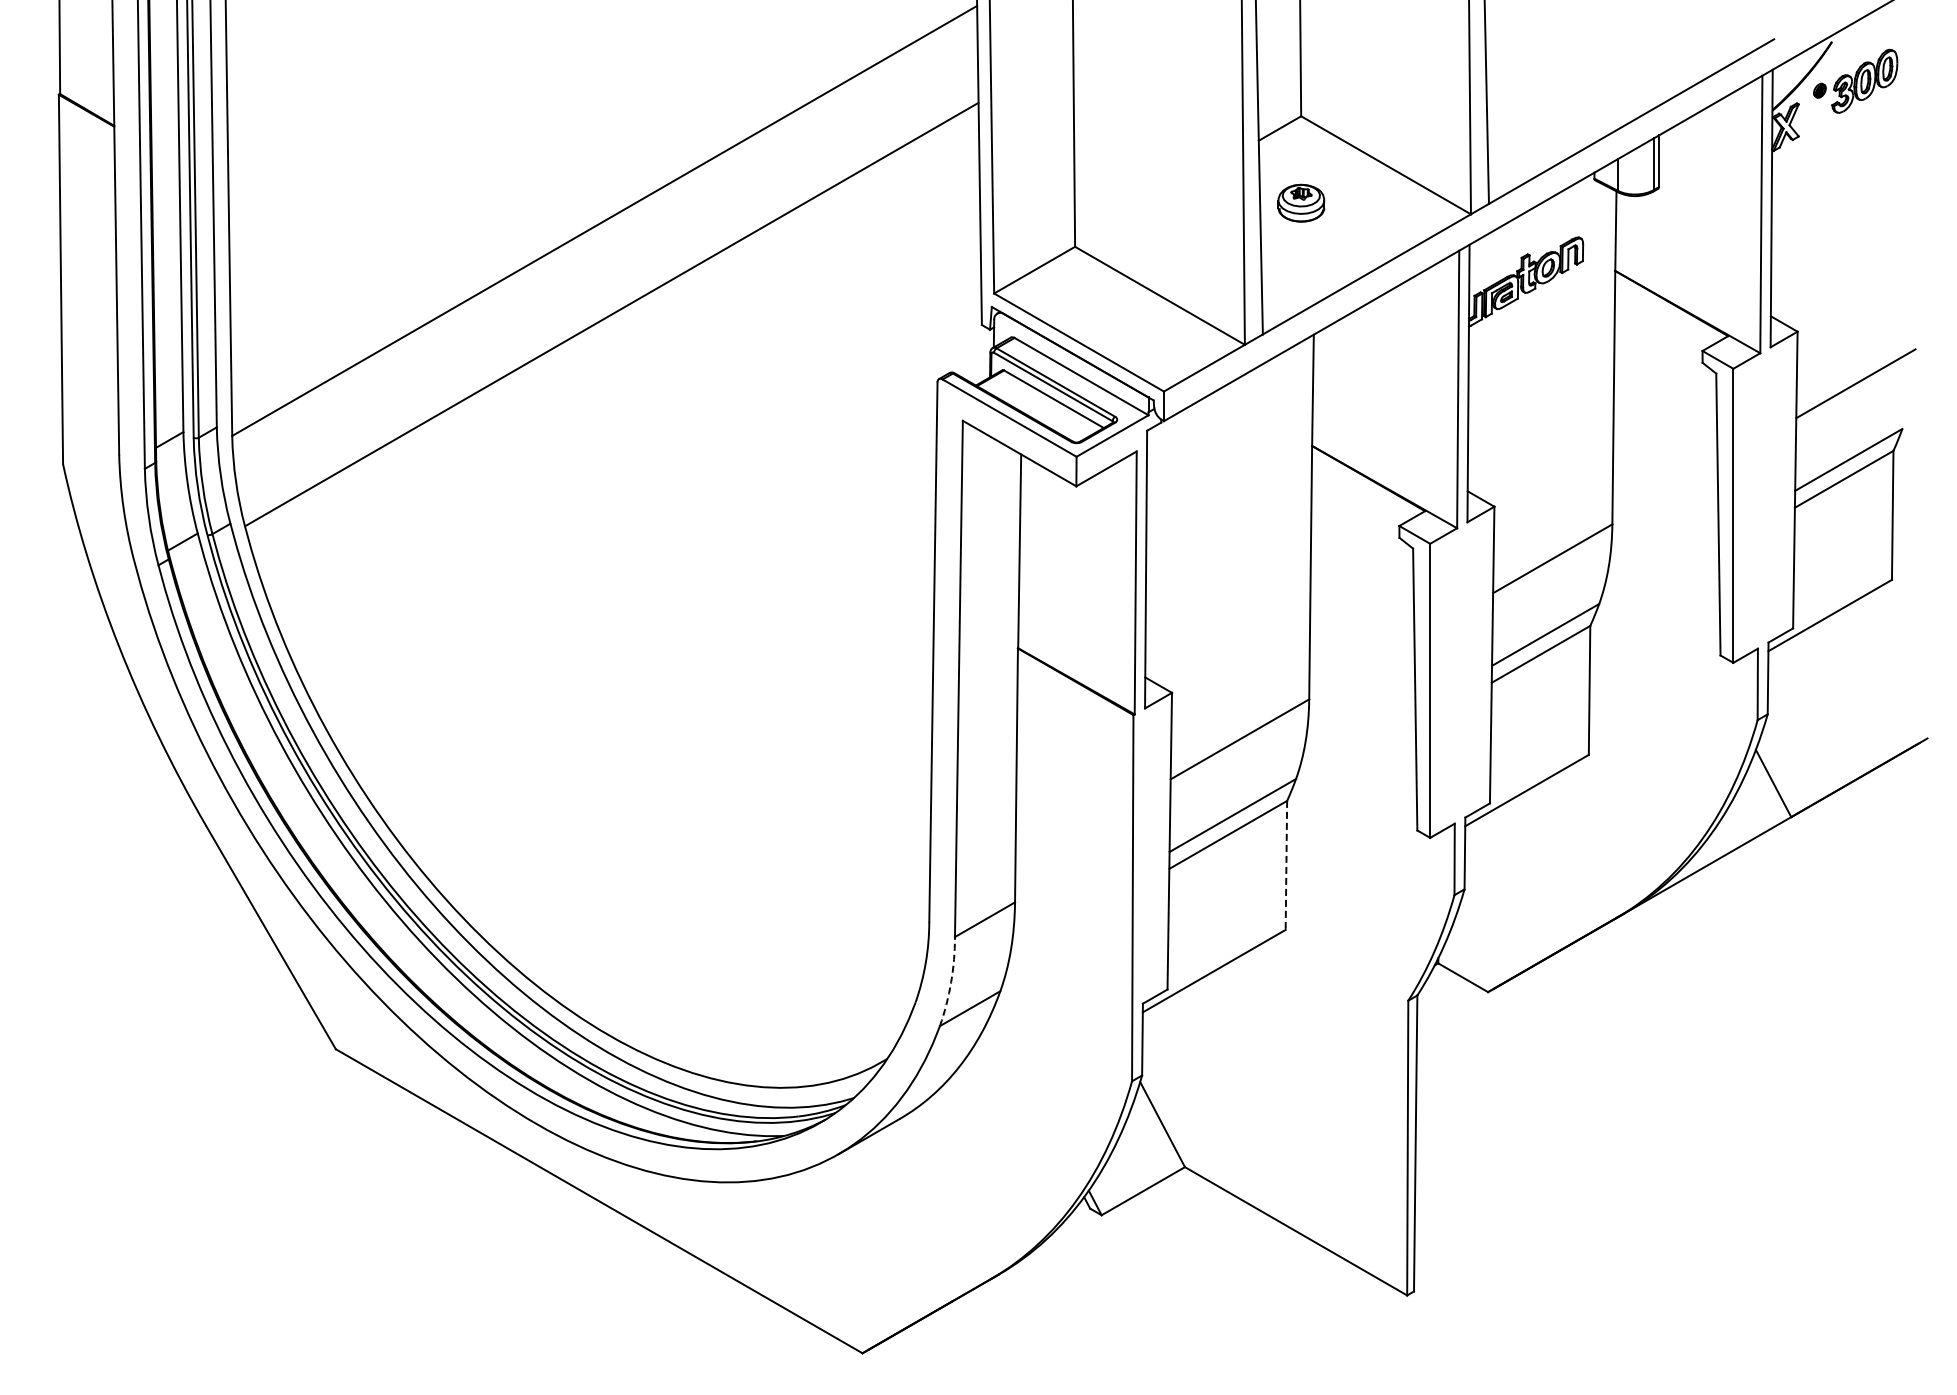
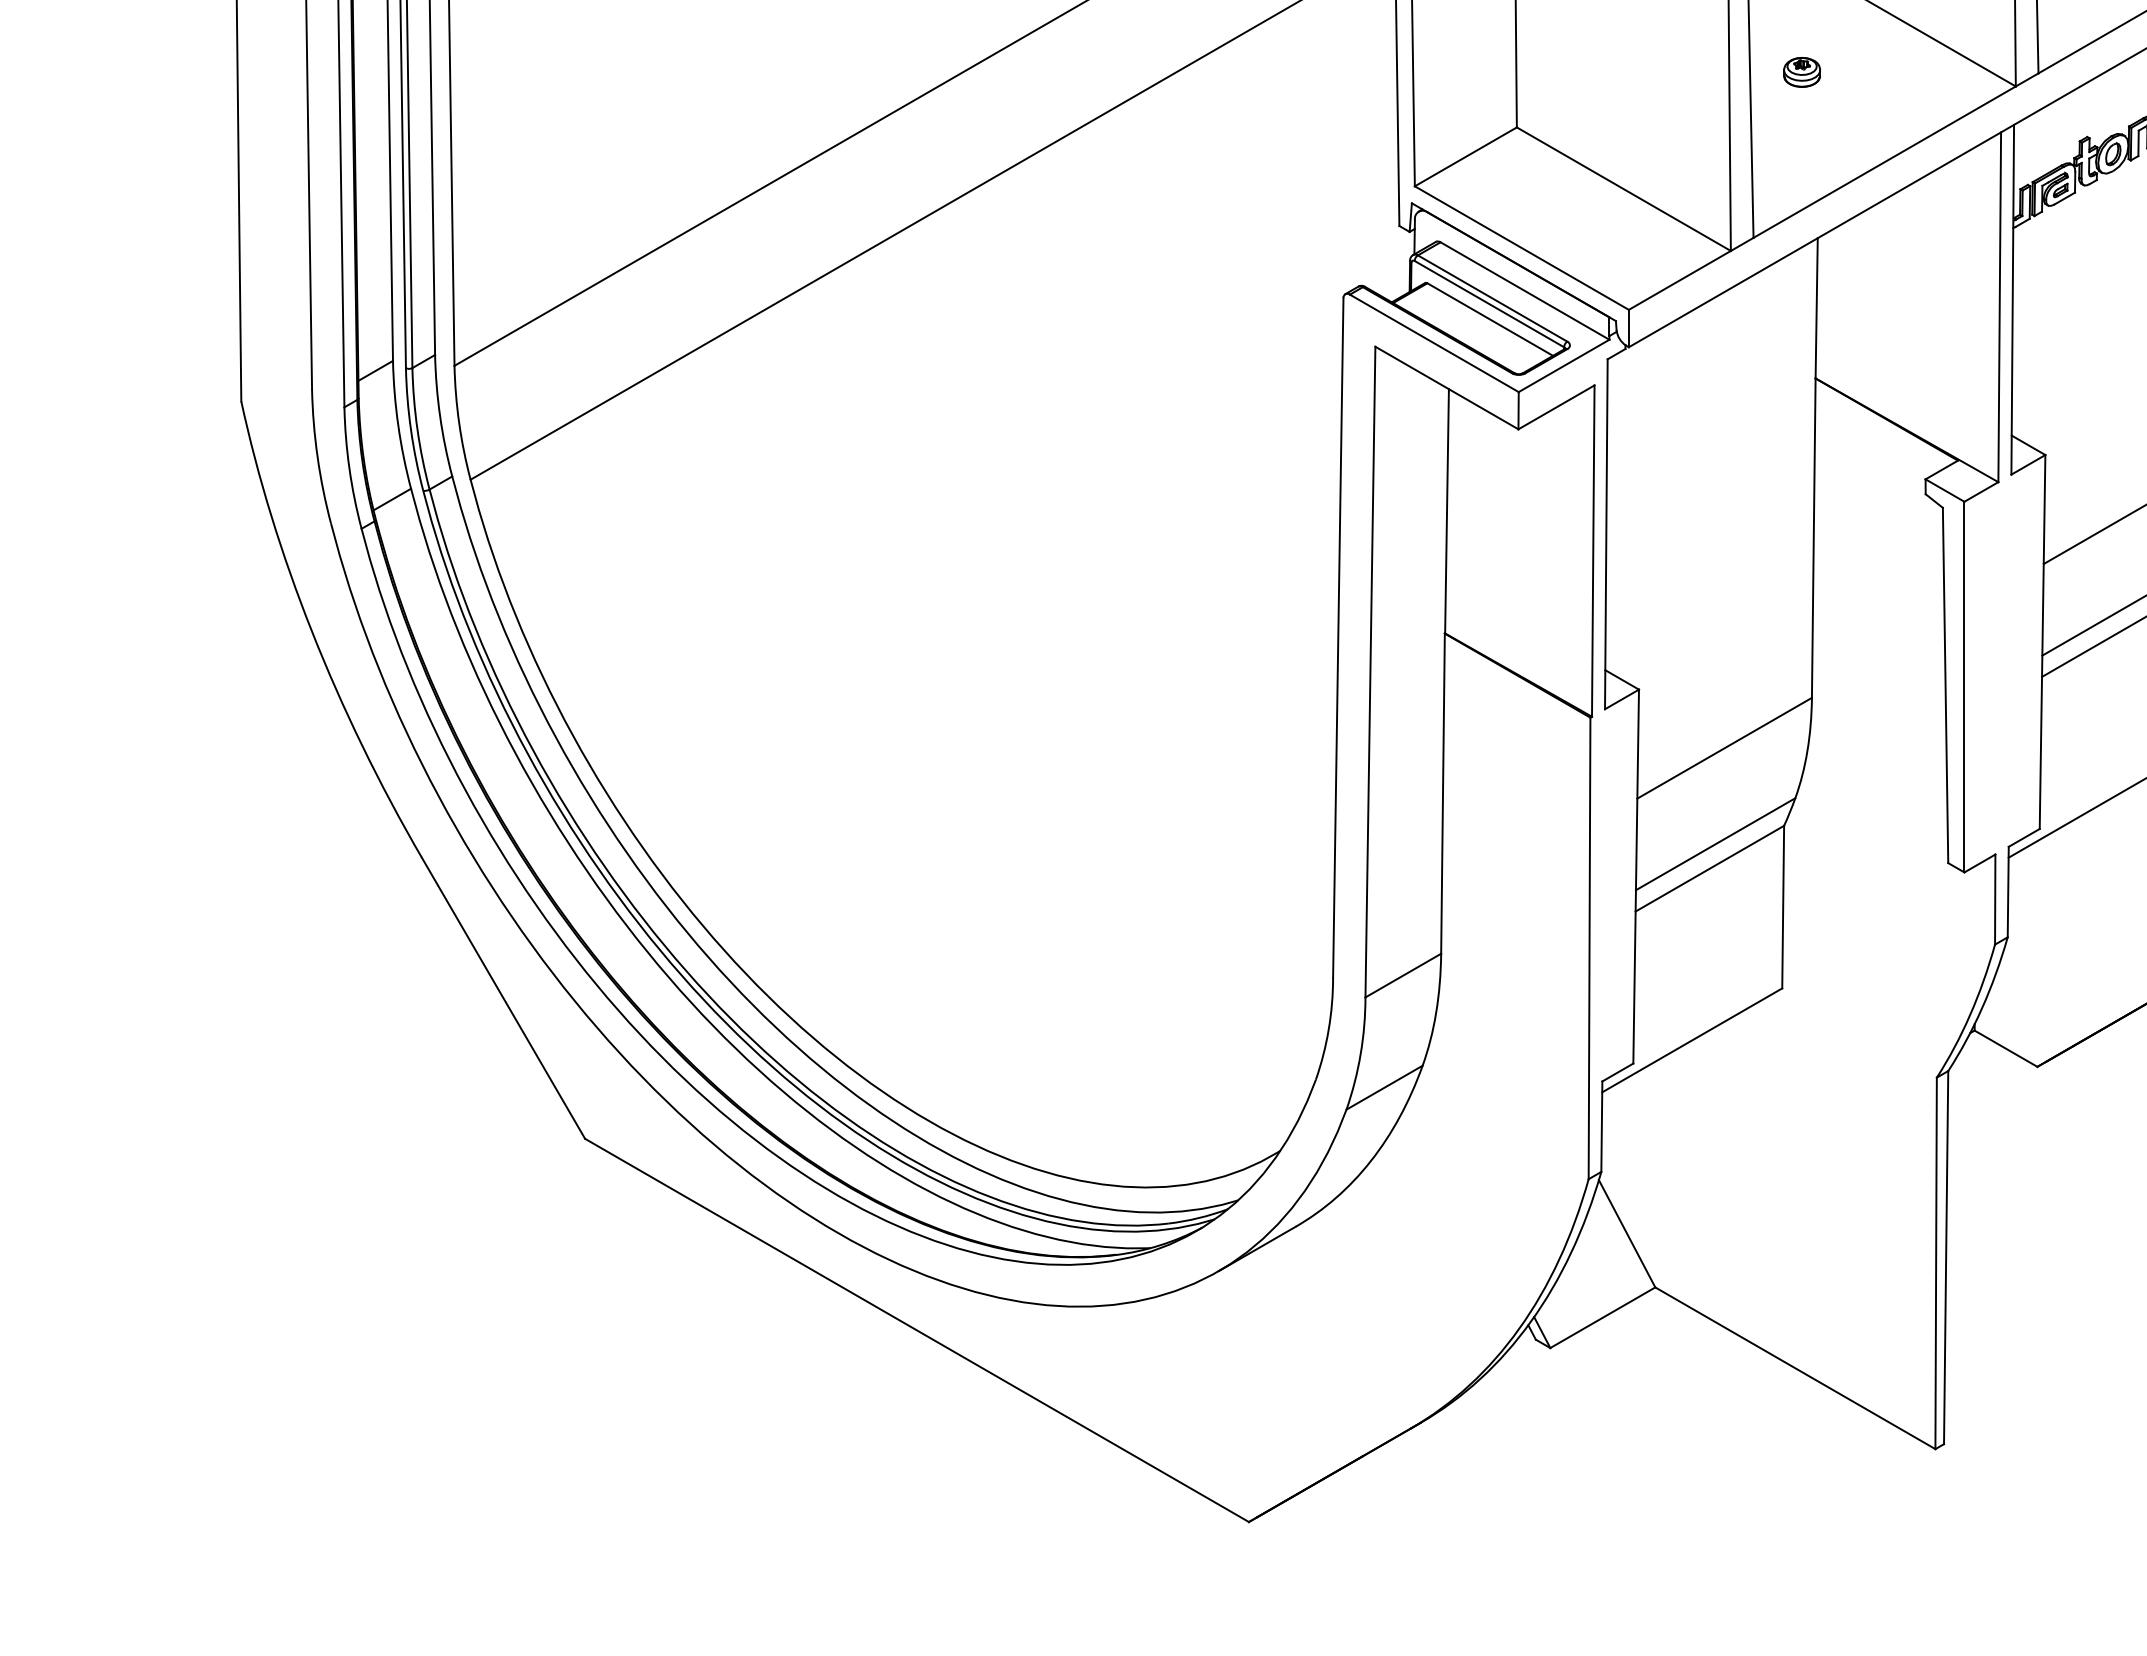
part: (1301, 202) -> (1802, 71), size x0.62
line: (1286, 865) -> (1783, 907), dashed -> solid
arc: (951, 982) -> (1361, 1054), dashed -> solid

